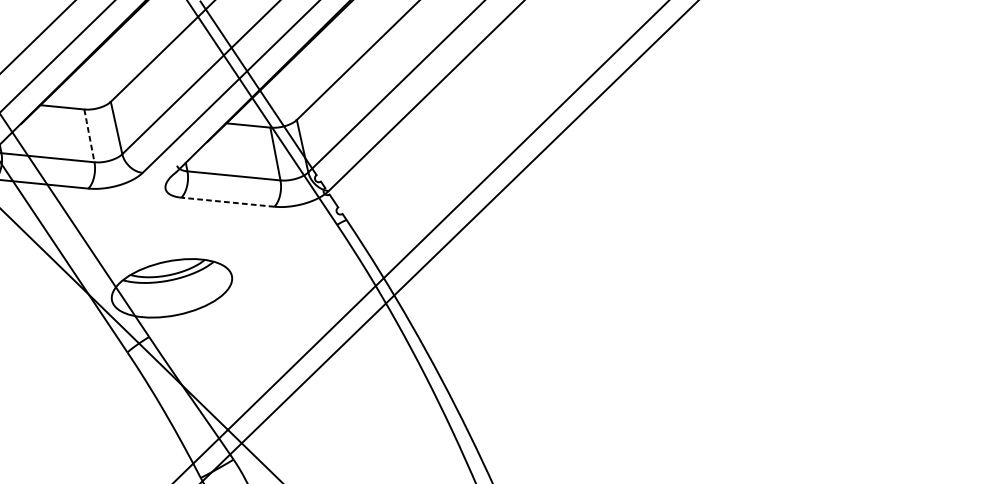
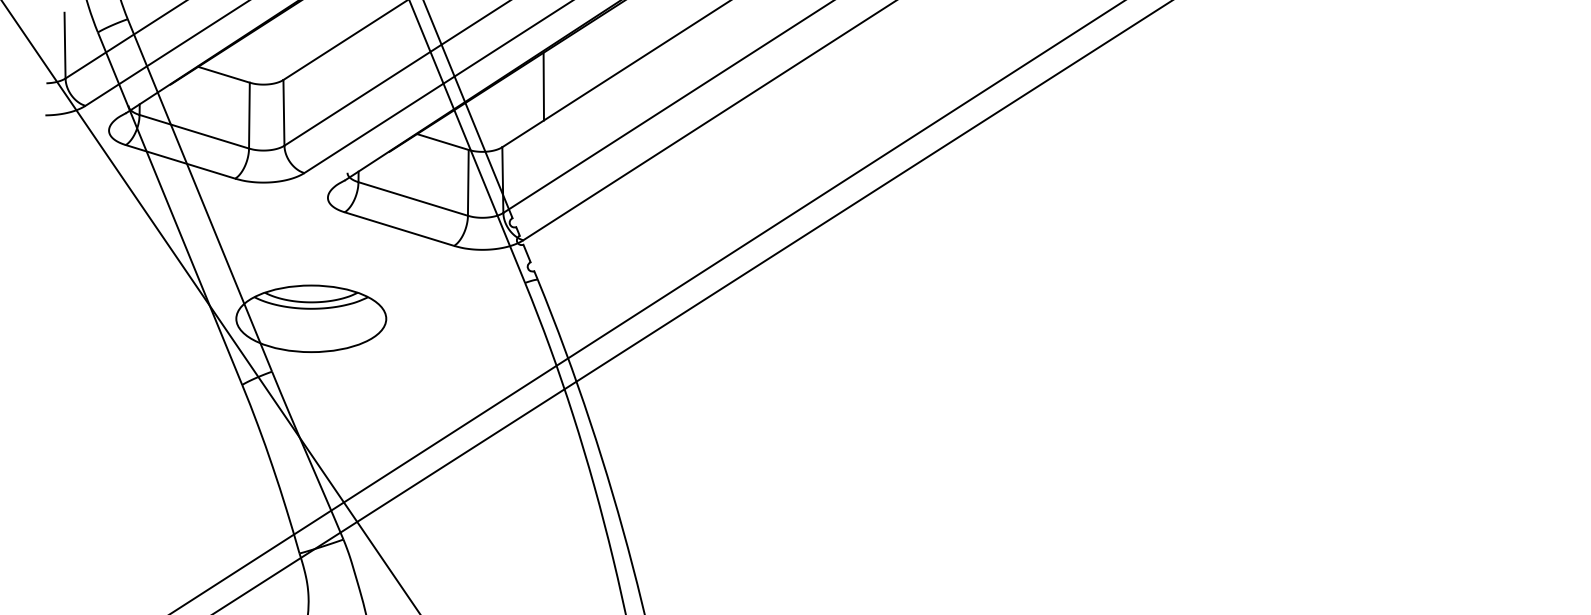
line: (319, 64) -> (543, 86), added
line: (89, 135) -> (249, 115), dashed -> solid
line: (227, 201) -> (399, 228), dashed -> solid

